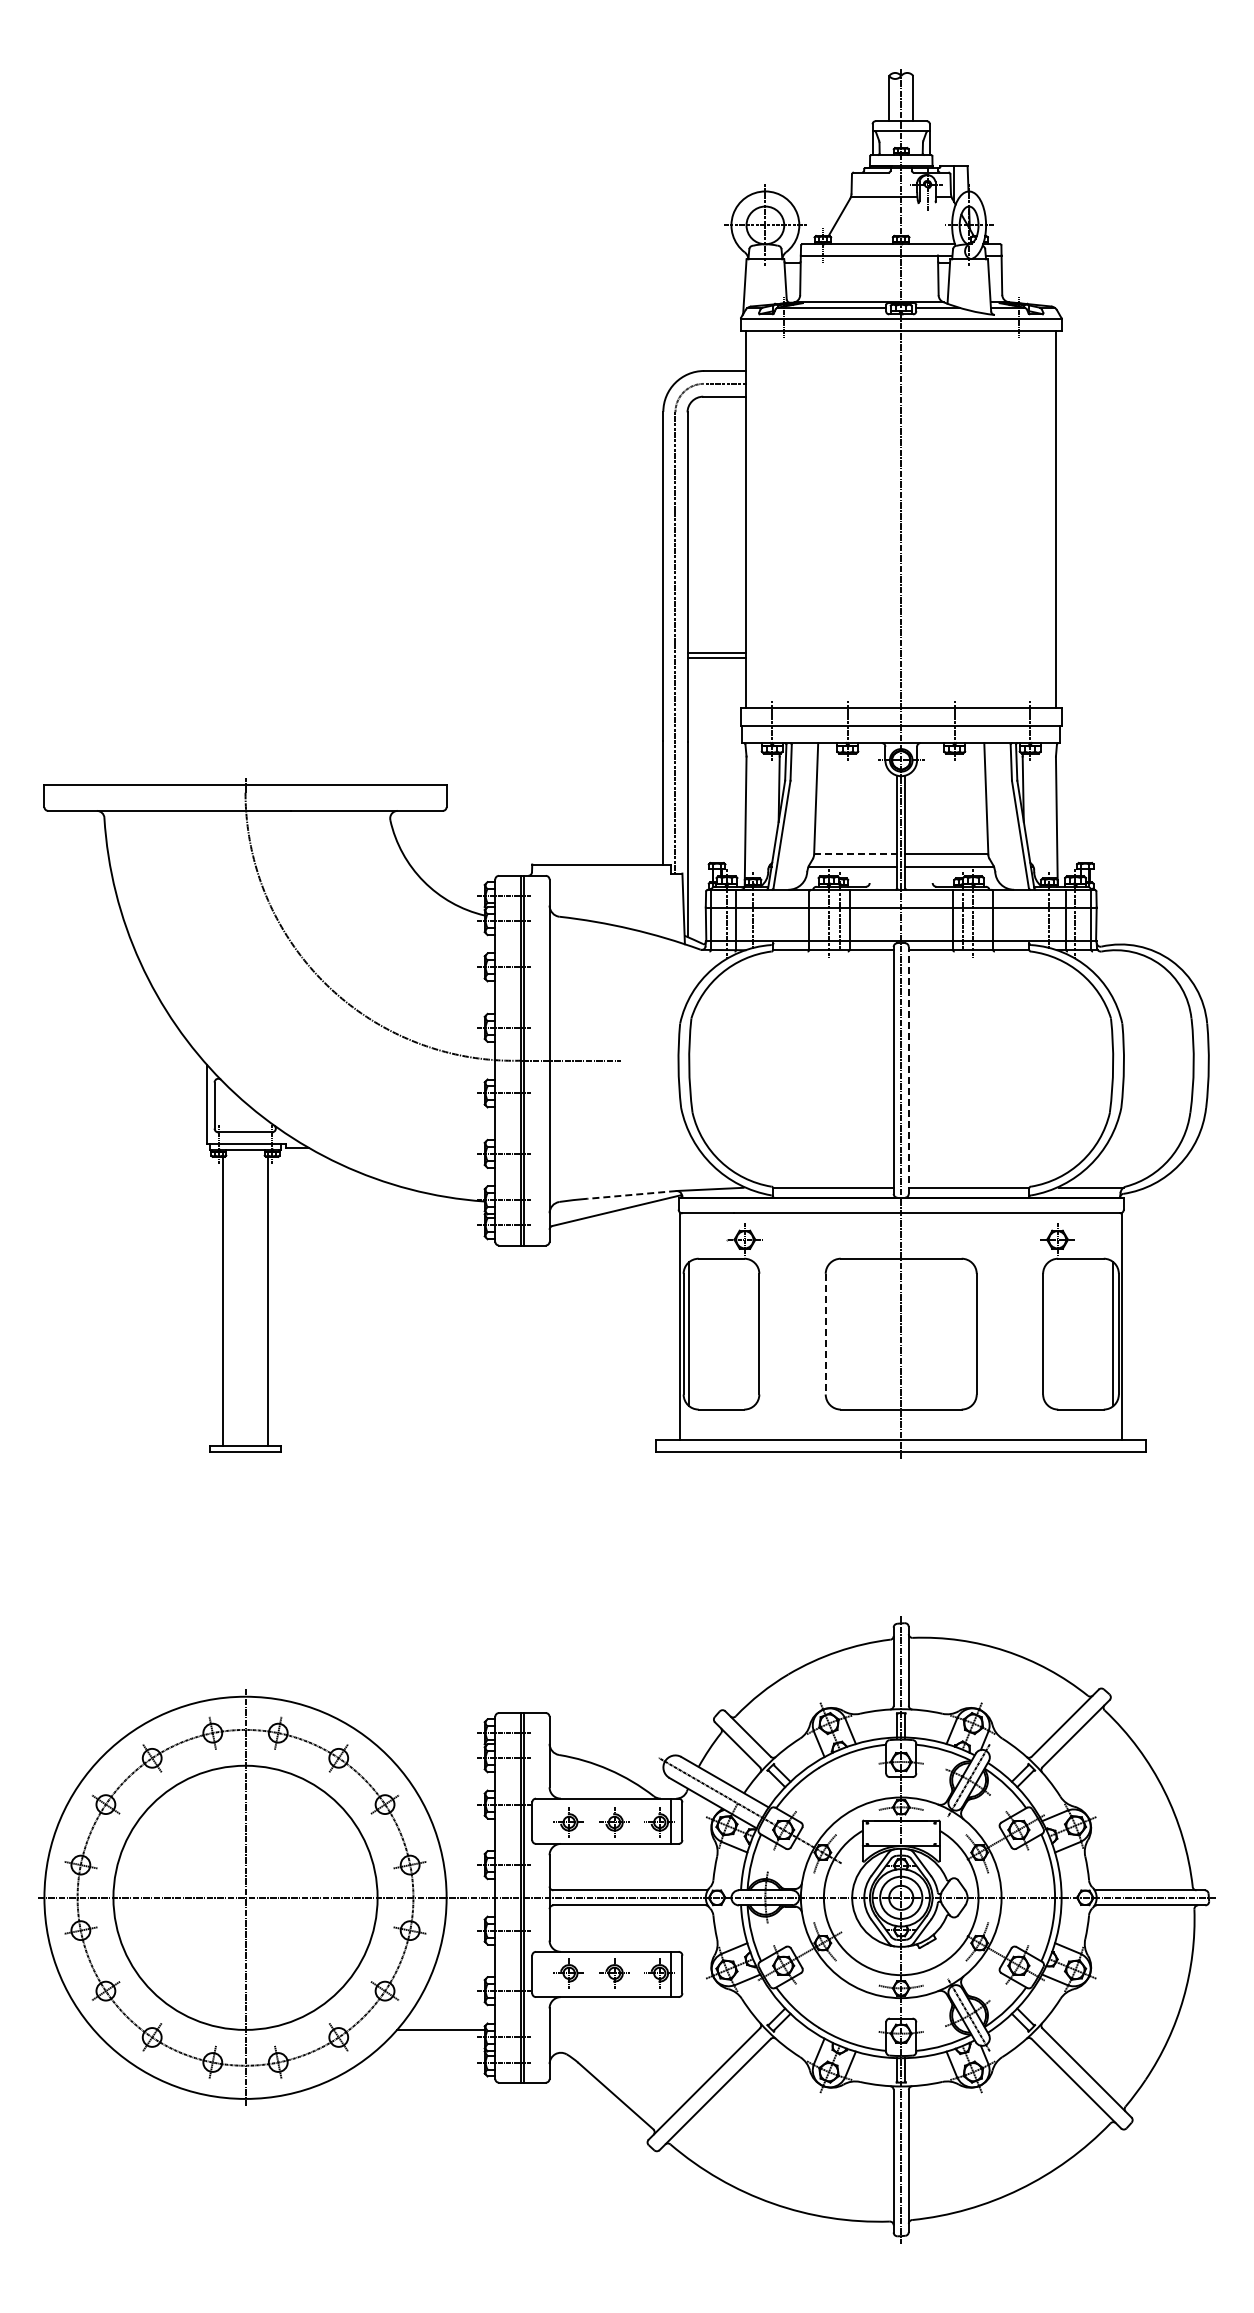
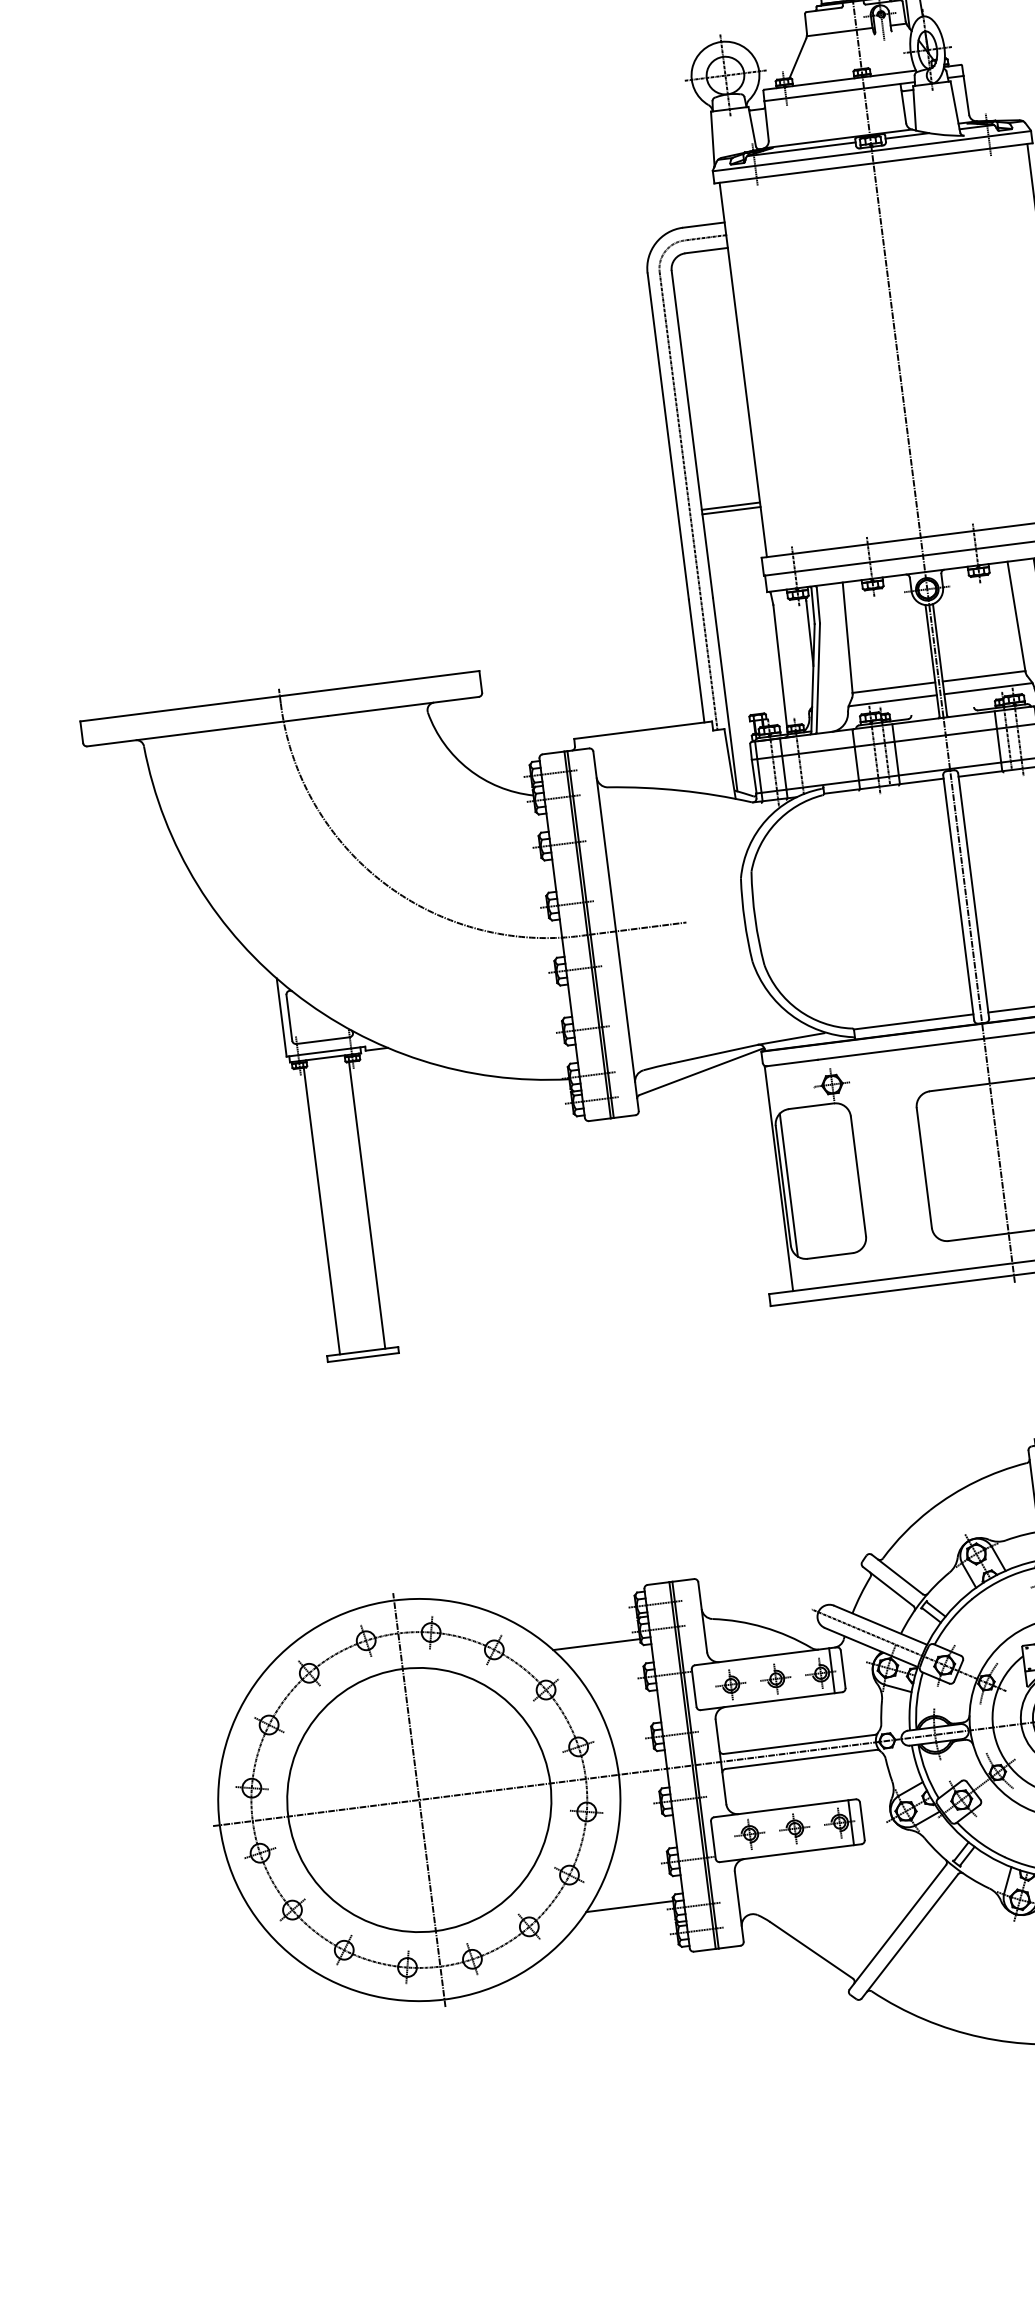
line: (855, 853) -> (893, 687), dashed -> solid
line: (908, 1069) -> (973, 895), dashed -> solid
line: (631, 1194) -> (714, 1053), dashed -> solid
line: (825, 1334) -> (924, 1168), dashed -> solid
line: (440, 1765) -> (596, 1644), added

